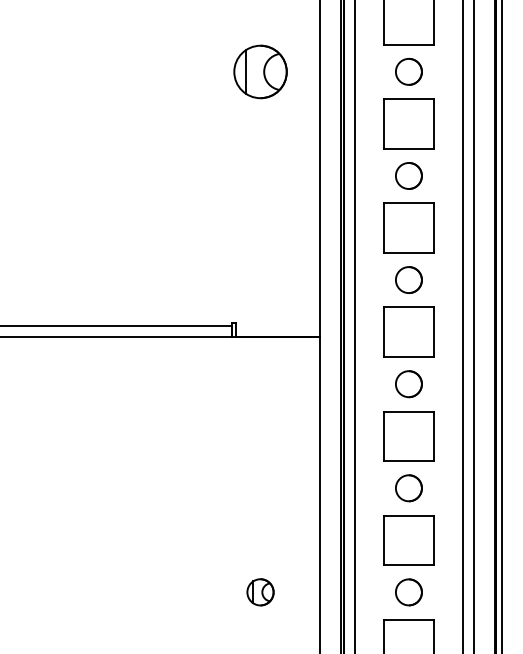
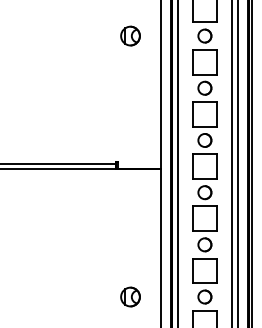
part: (260, 70) -> (130, 35), size x0.71
part: (260, 591) -> (130, 296), size x1.43

